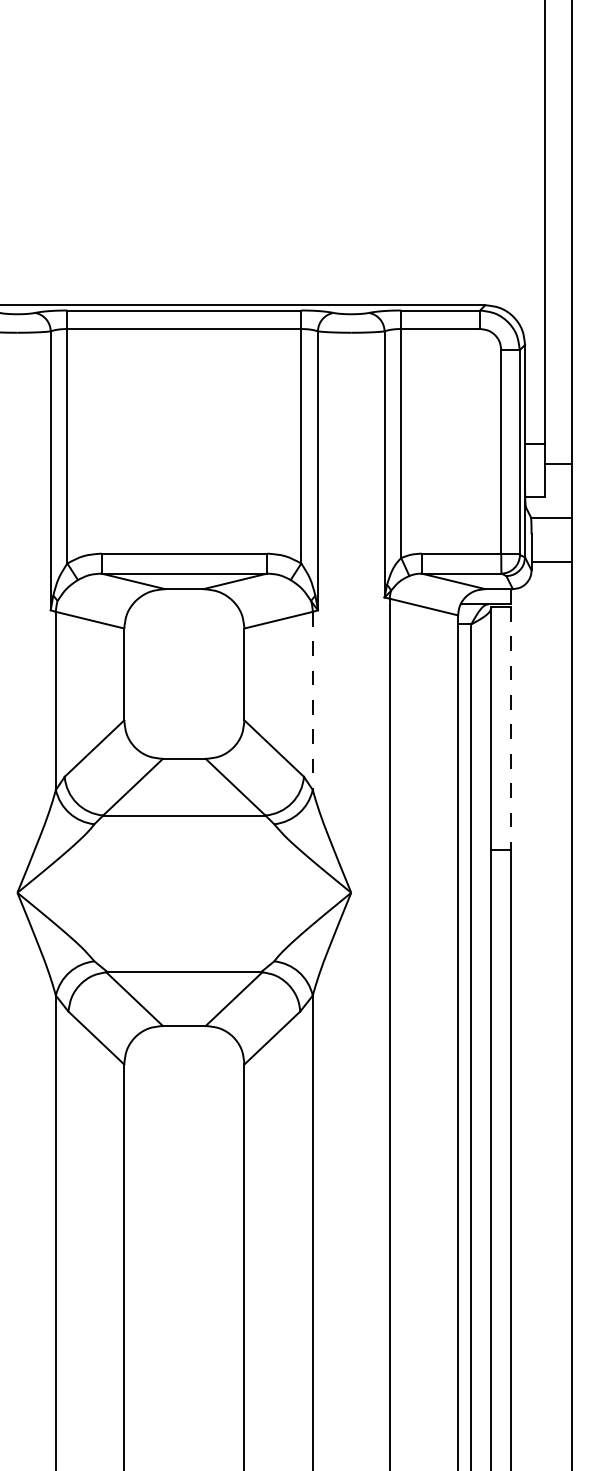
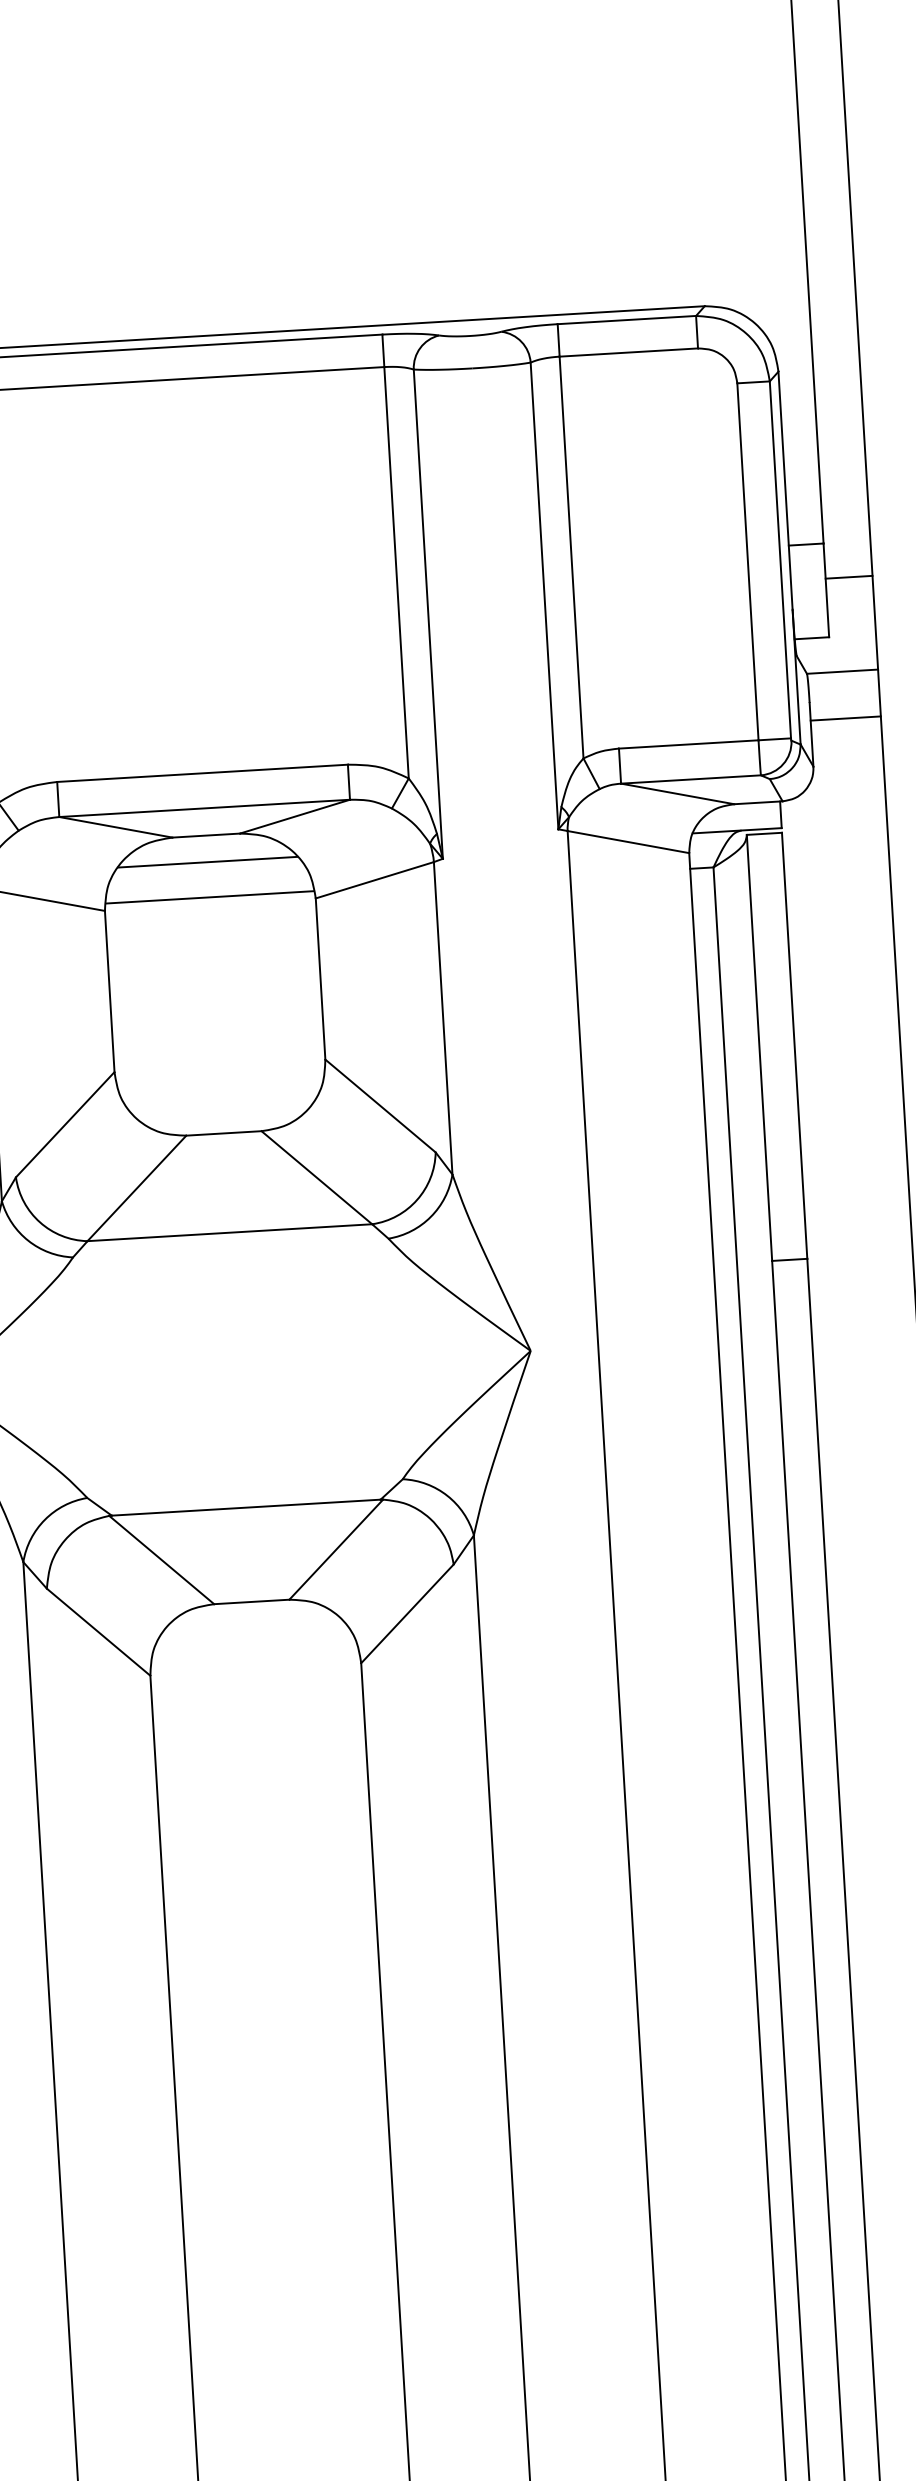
line: (551, 562) -> (845, 719), moved
line: (184, 604) -> (208, 862), added
line: (184, 624) -> (210, 897), added
line: (312, 701) -> (442, 1019), dashed -> solid
line: (511, 728) -> (794, 1045), dashed -> solid

